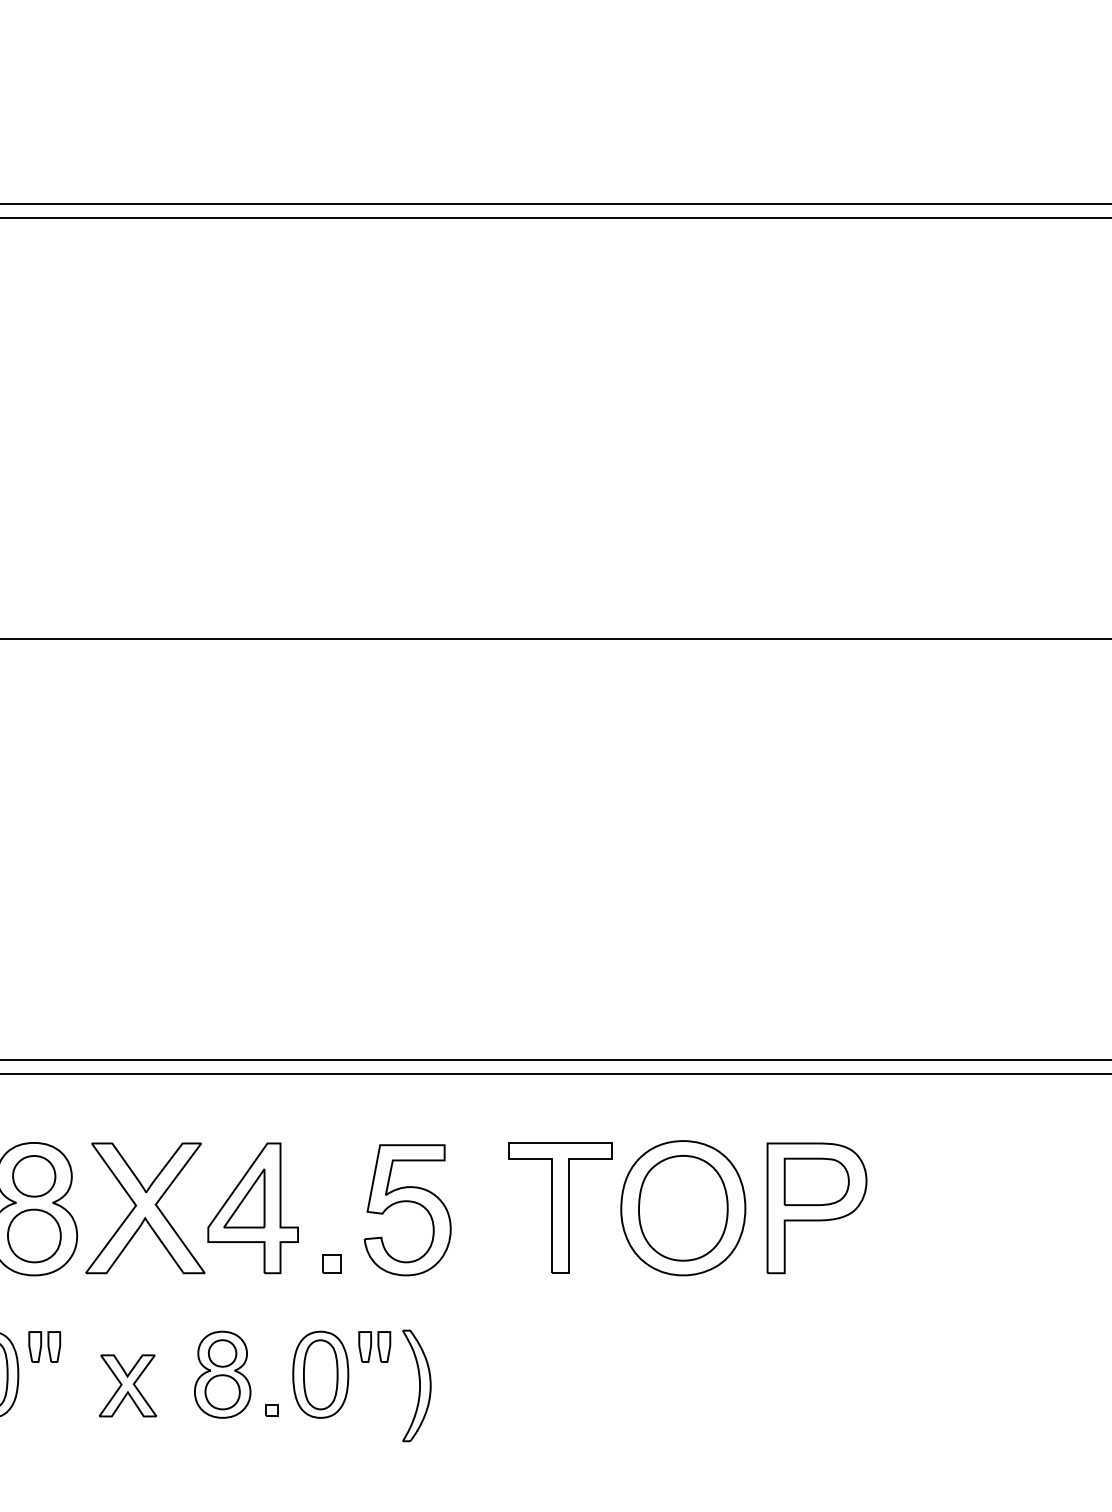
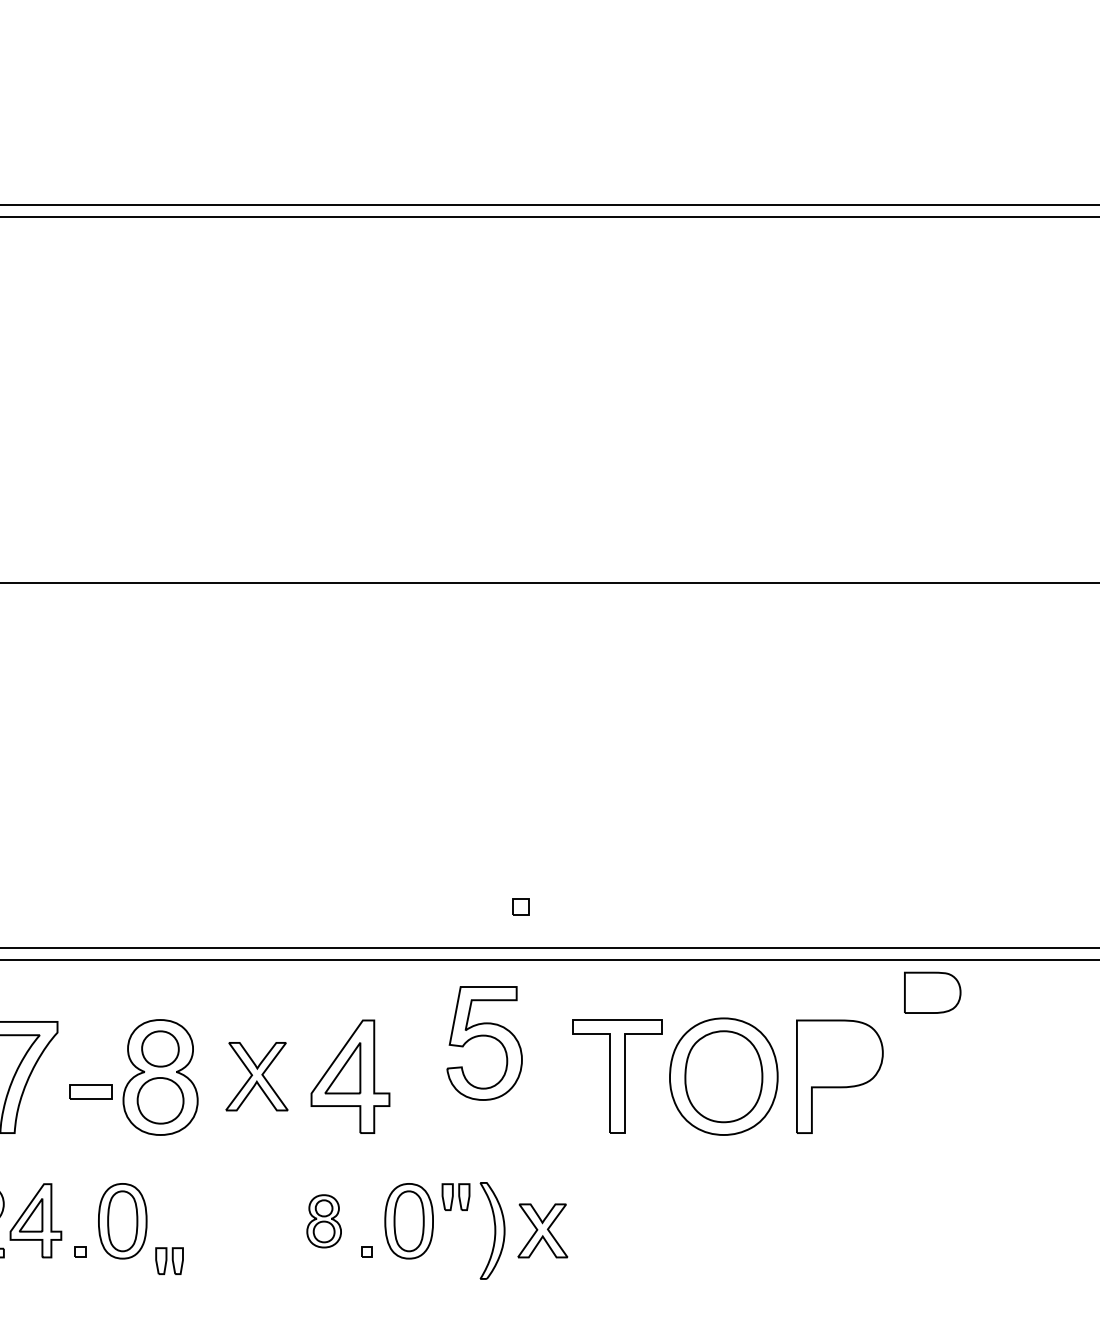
part: (816, 1181) -> (932, 992), moved
part: (407, 1202) -> (484, 1036), moved
part: (144, 1208) -> (256, 1076), size x0.6
part: (331, 1263) -> (520, 906), moved
part: (44, 1346) -> (169, 1260), moved
part: (223, 1375) -> (324, 1221), size x0.7
part: (127, 1385) -> (542, 1230), moved

